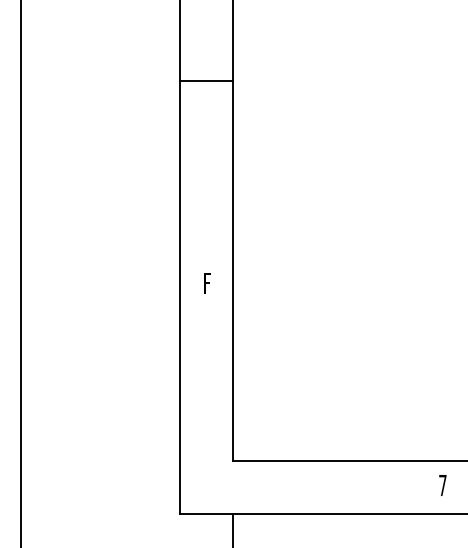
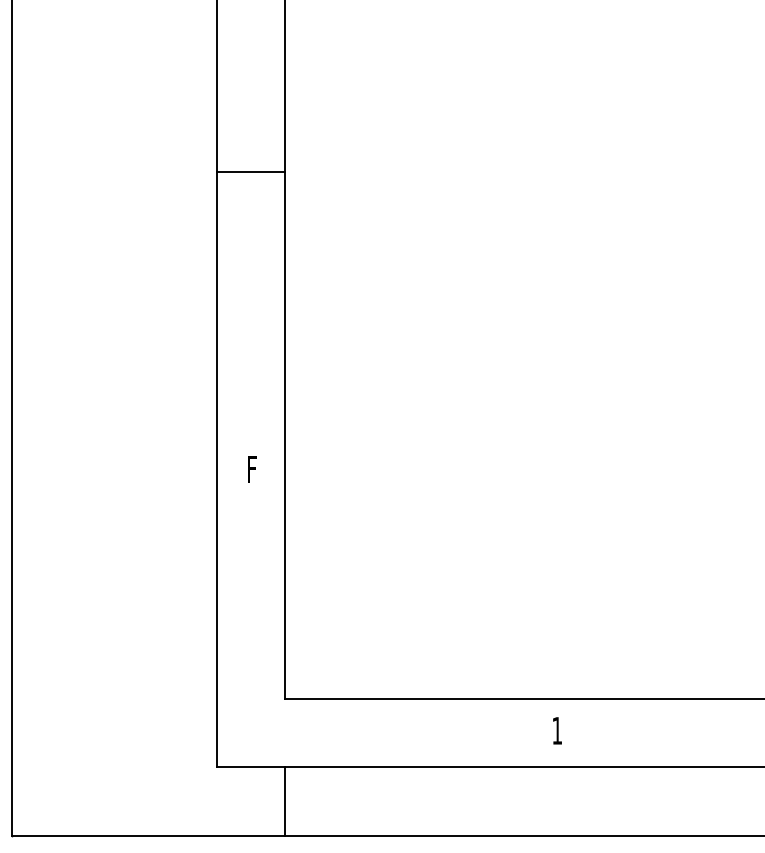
line: (205, 81) -> (250, 172), moved
text: (443, 485) -> (557, 730), 7 -> 1

